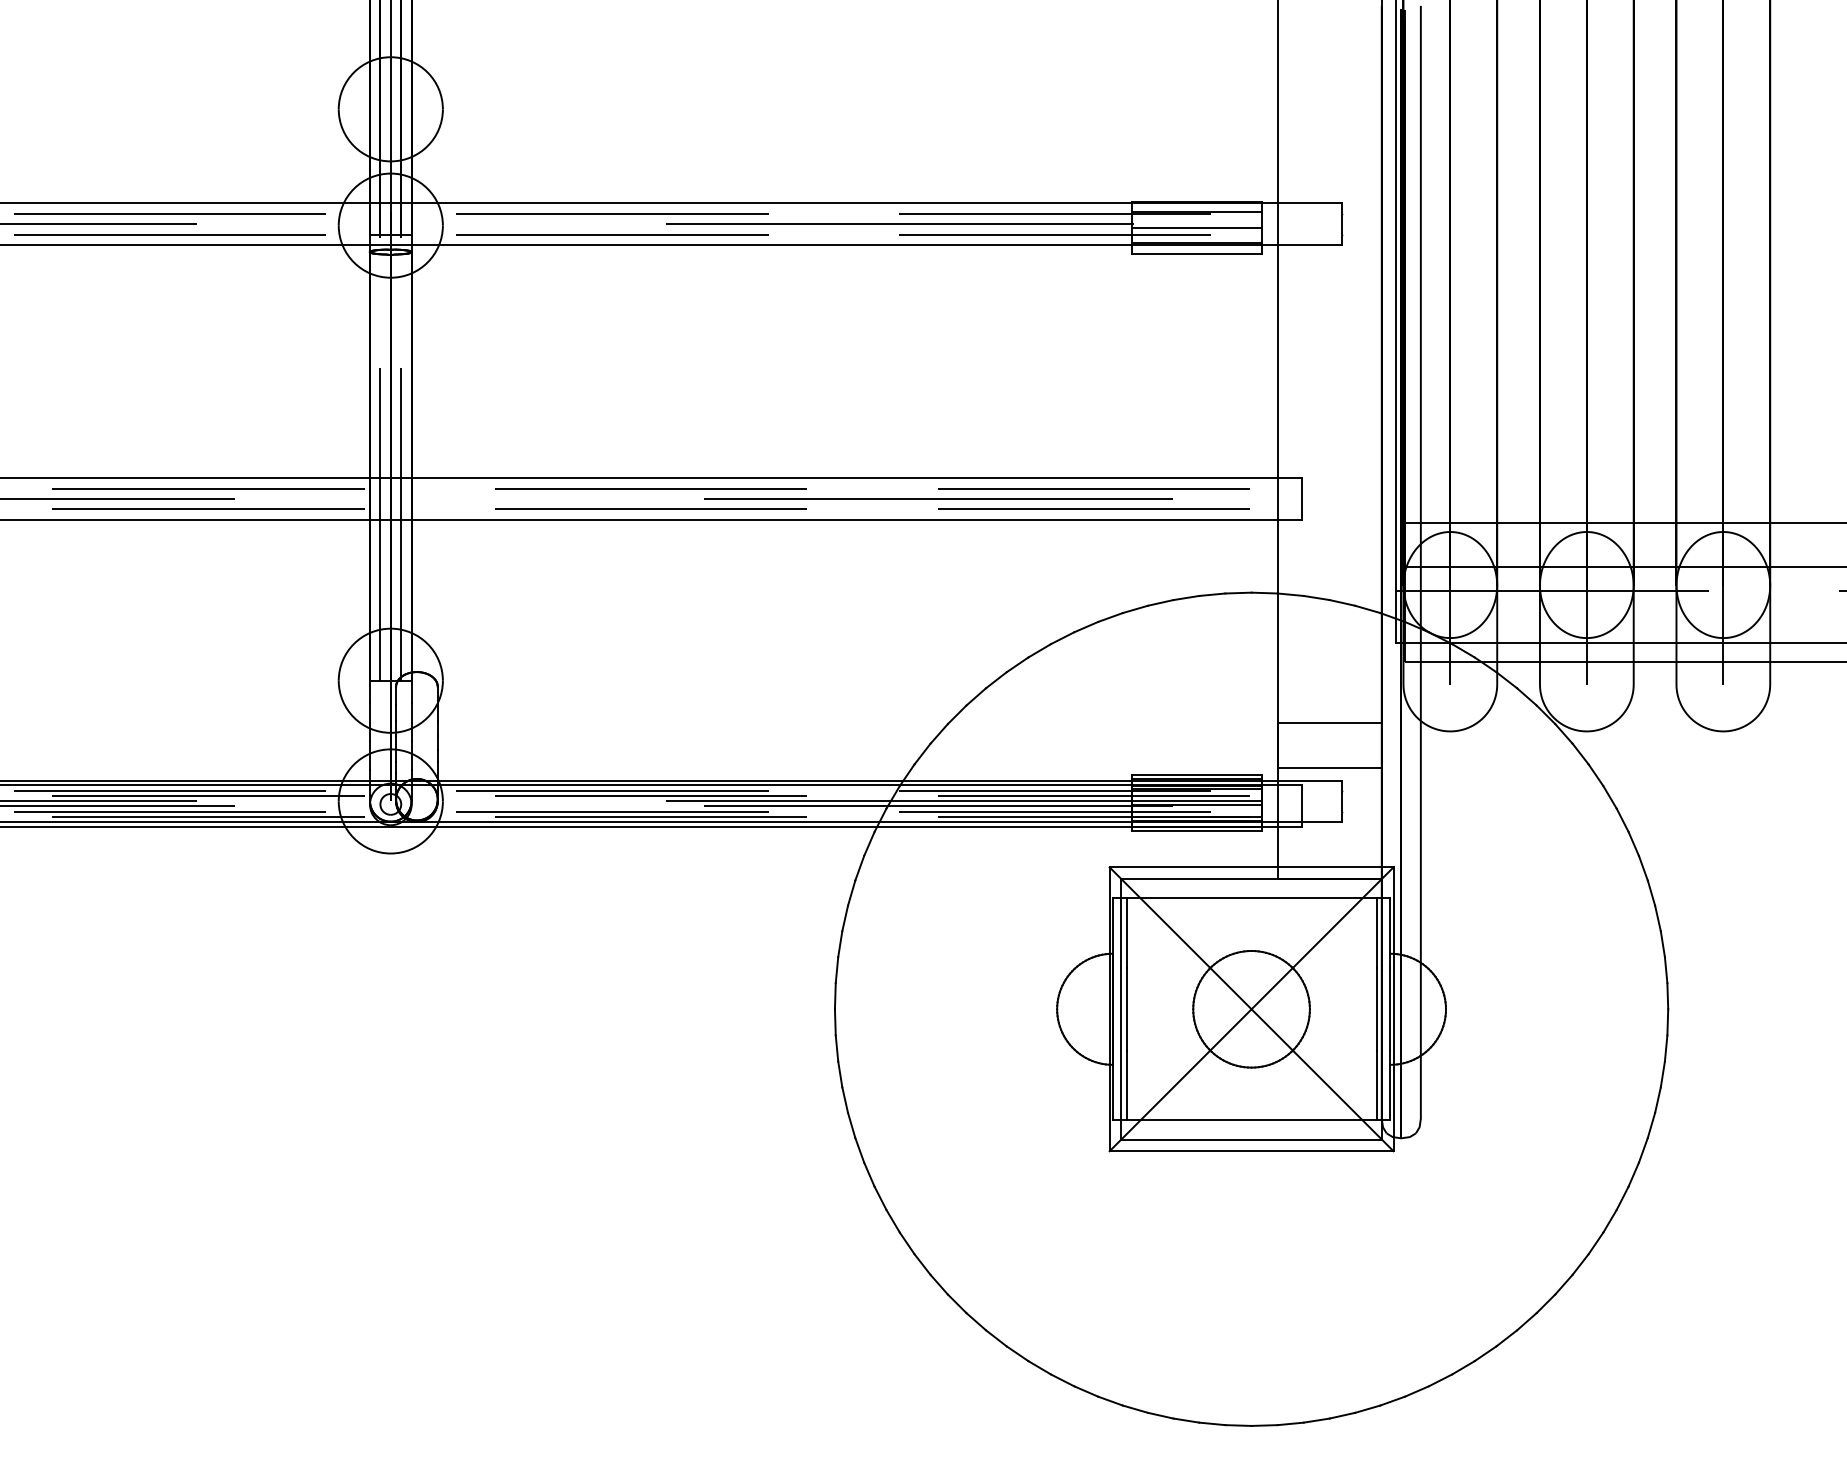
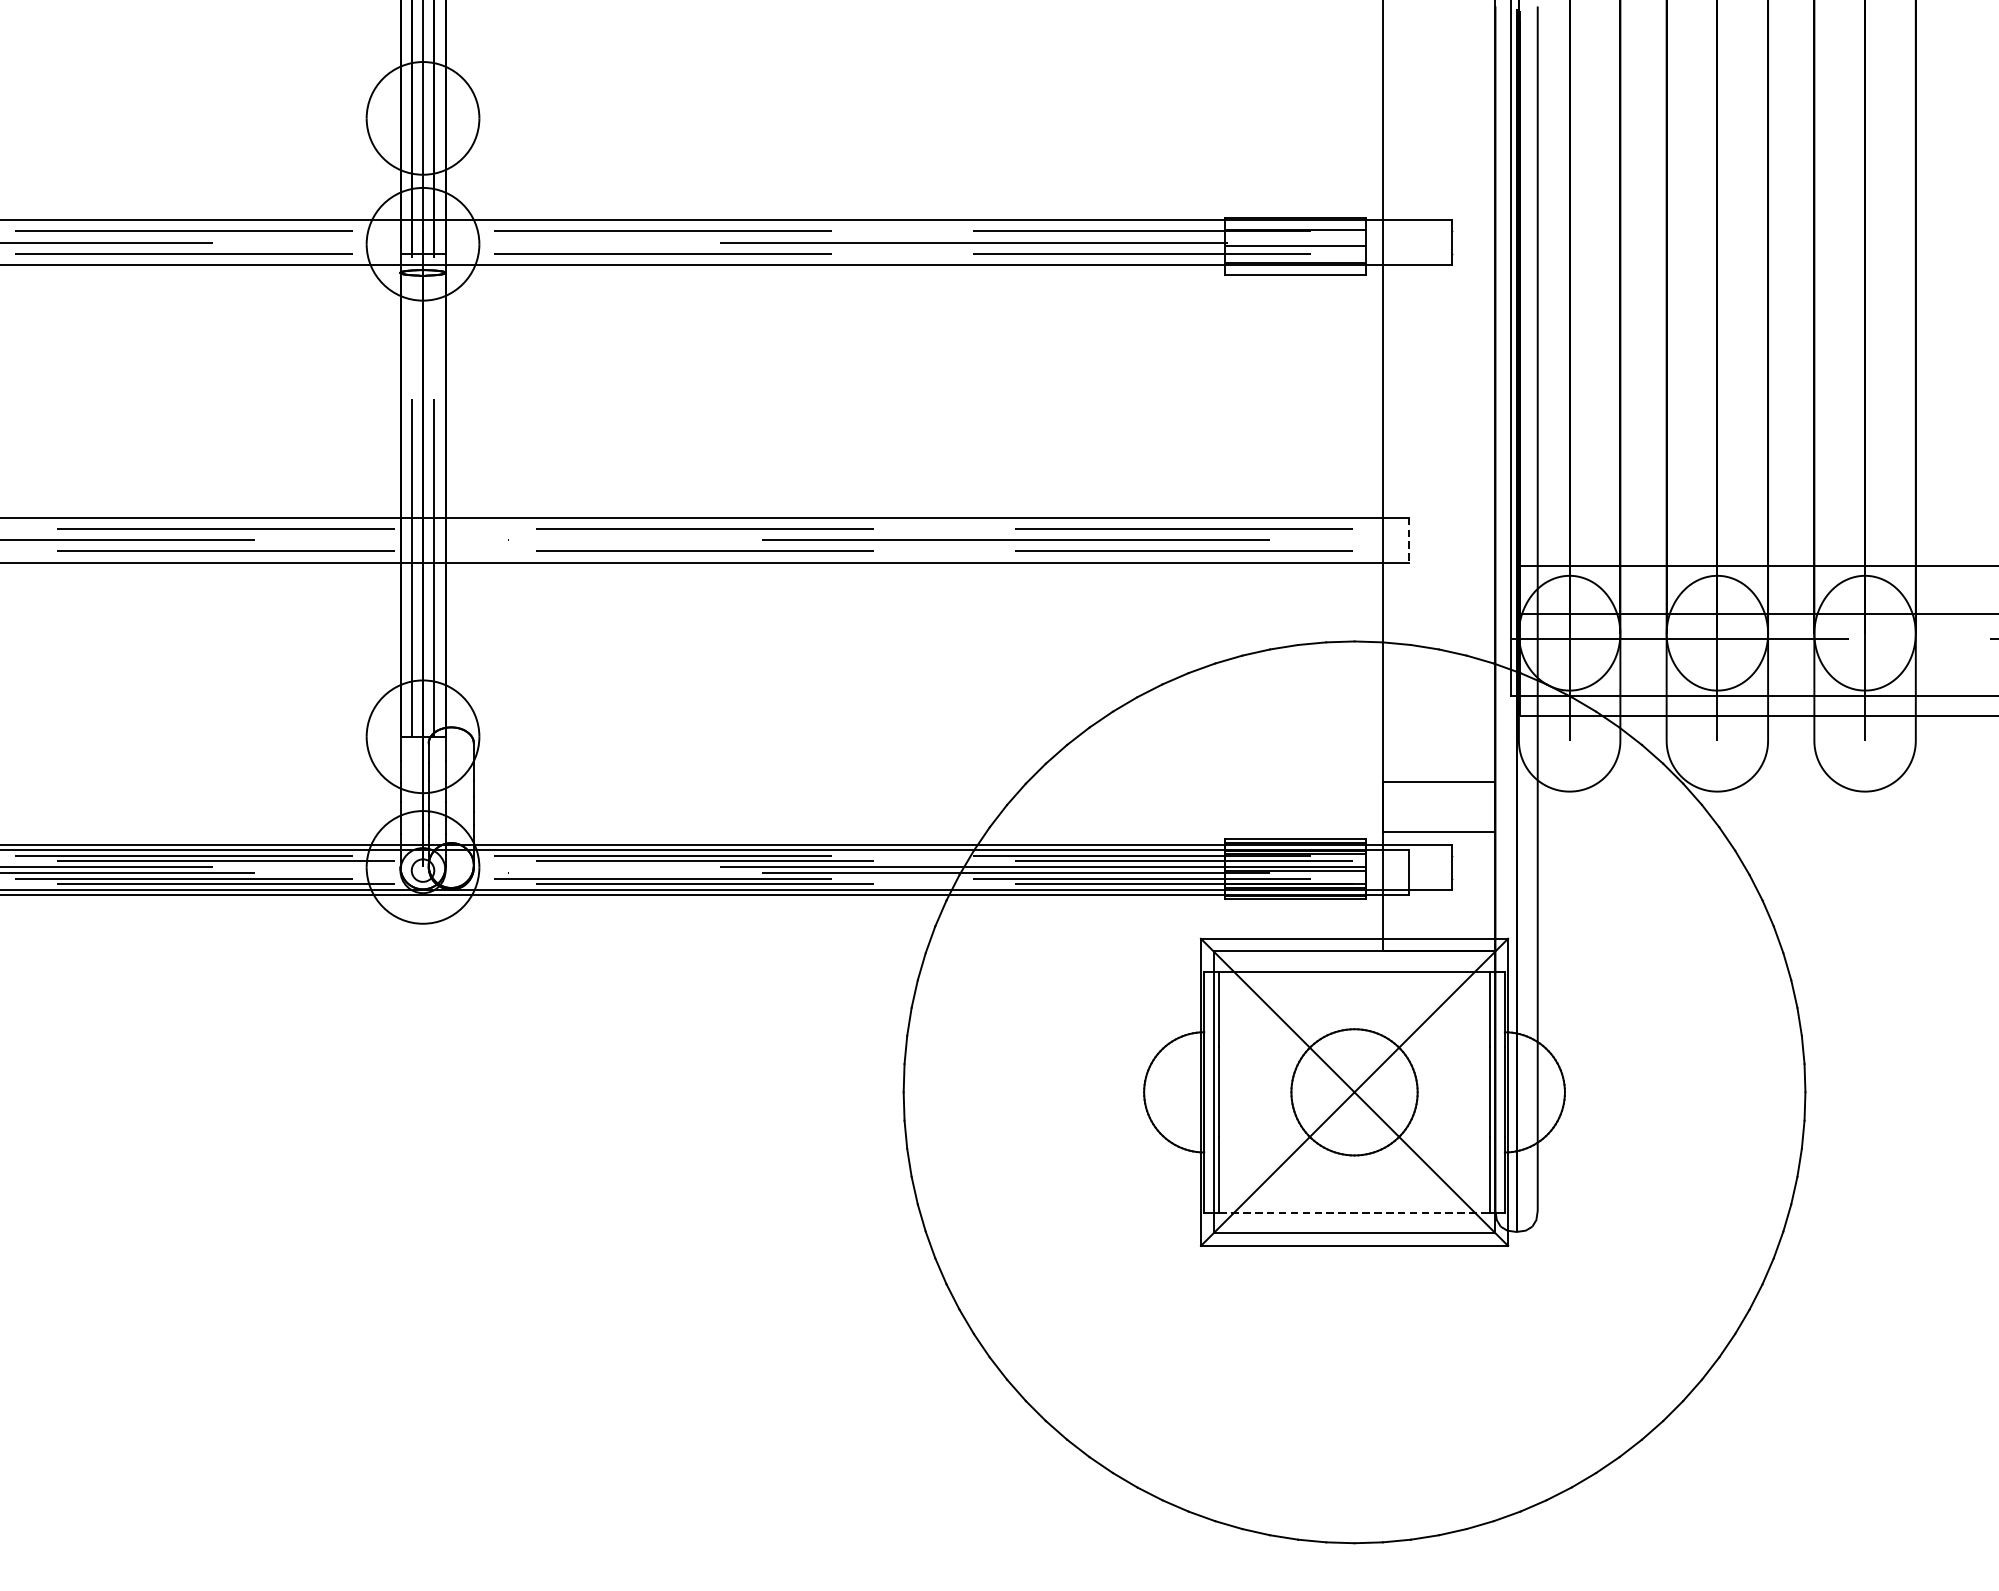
line: (1302, 499) -> (1409, 540), solid -> dashed
line: (1251, 1120) -> (1354, 1212), solid -> dashed

